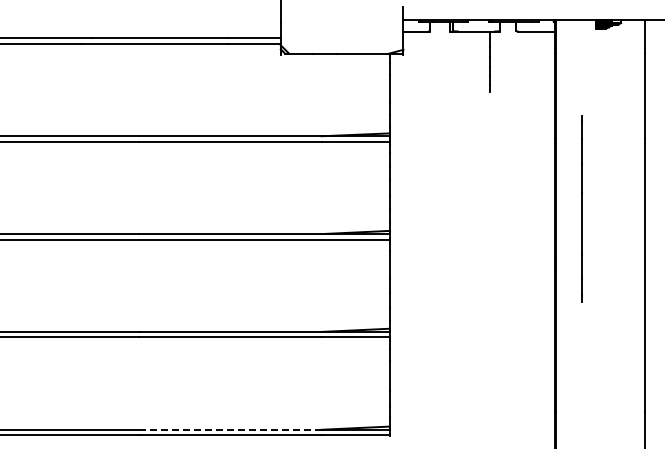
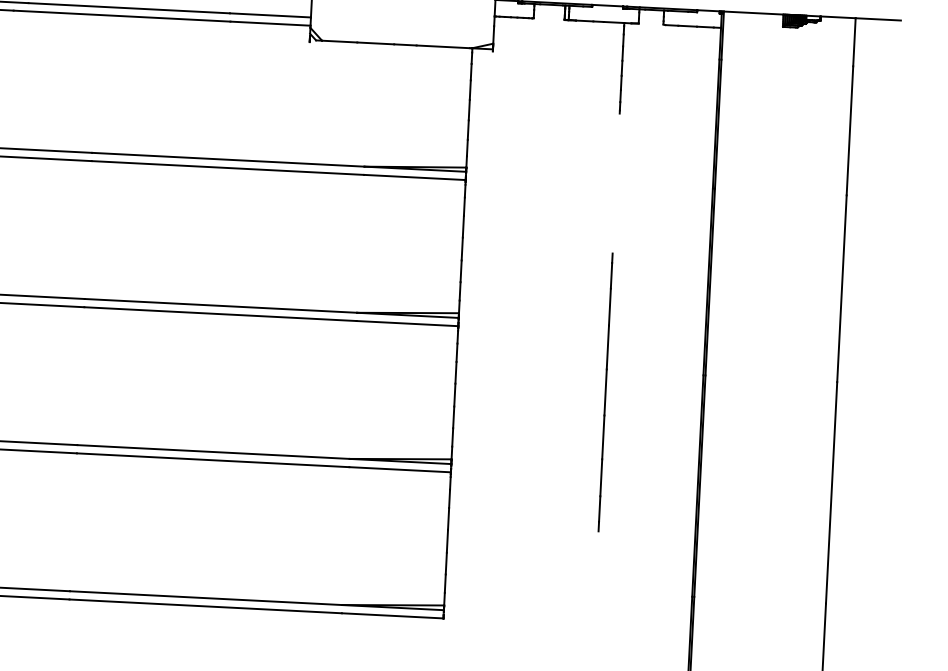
line: (581, 208) -> (604, 391), moved
line: (230, 429) -> (206, 597), dashed -> solid

